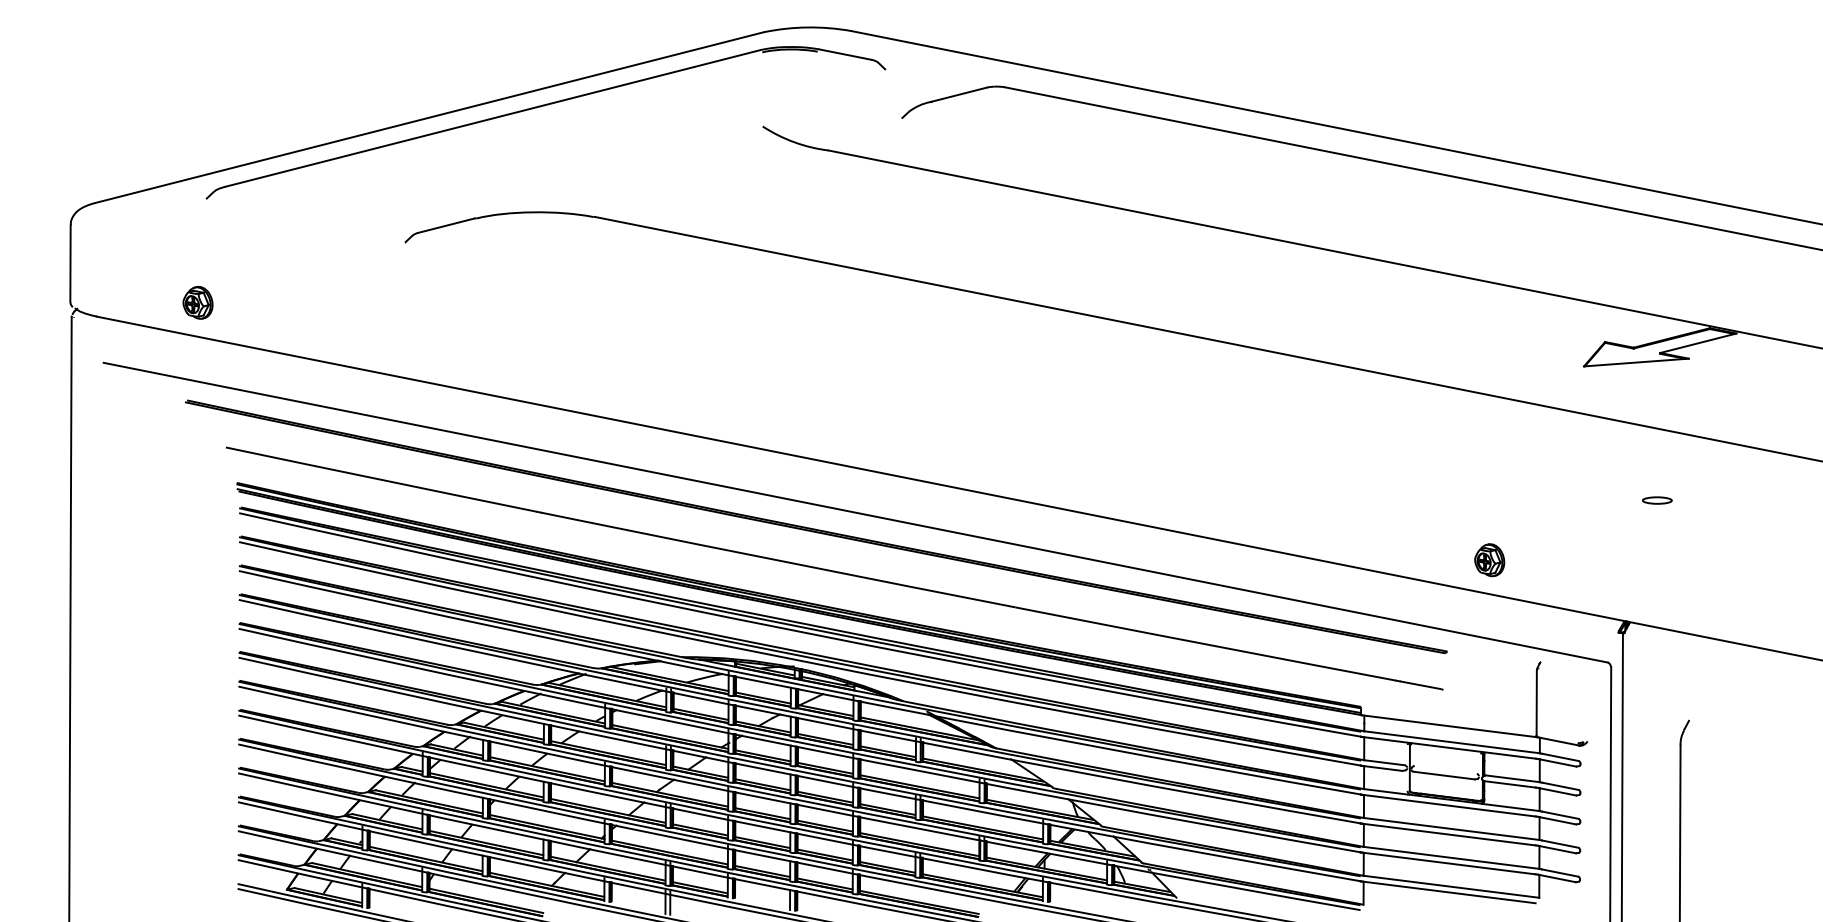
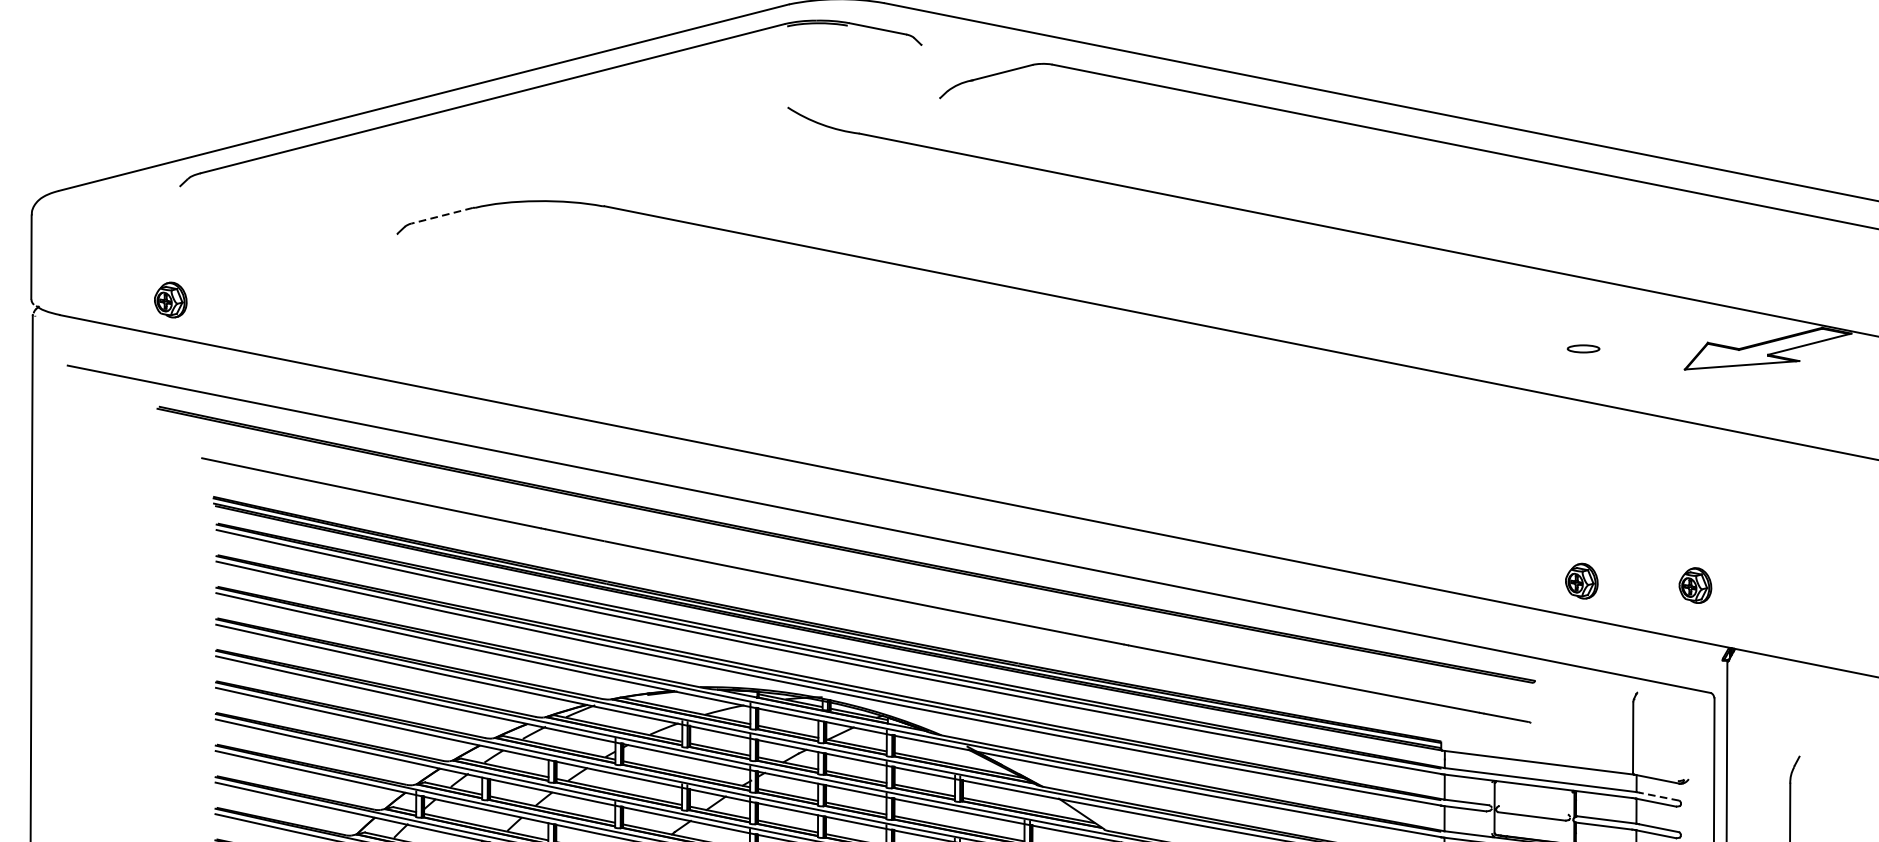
line: (445, 225) -> (441, 215), solid -> dashed
part: (1657, 500) -> (1583, 348), moved
part: (1593, 564) -> (1695, 585), added
line: (1560, 757) -> (1659, 796), solid -> dashed

